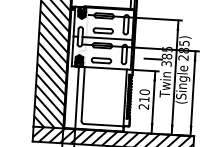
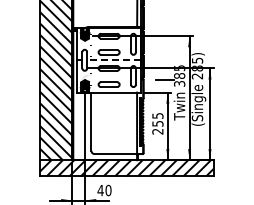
line: (106, 38) -> (113, 60), solid -> dashed
text: (144, 95) -> (157, 119), 210 -> 255

